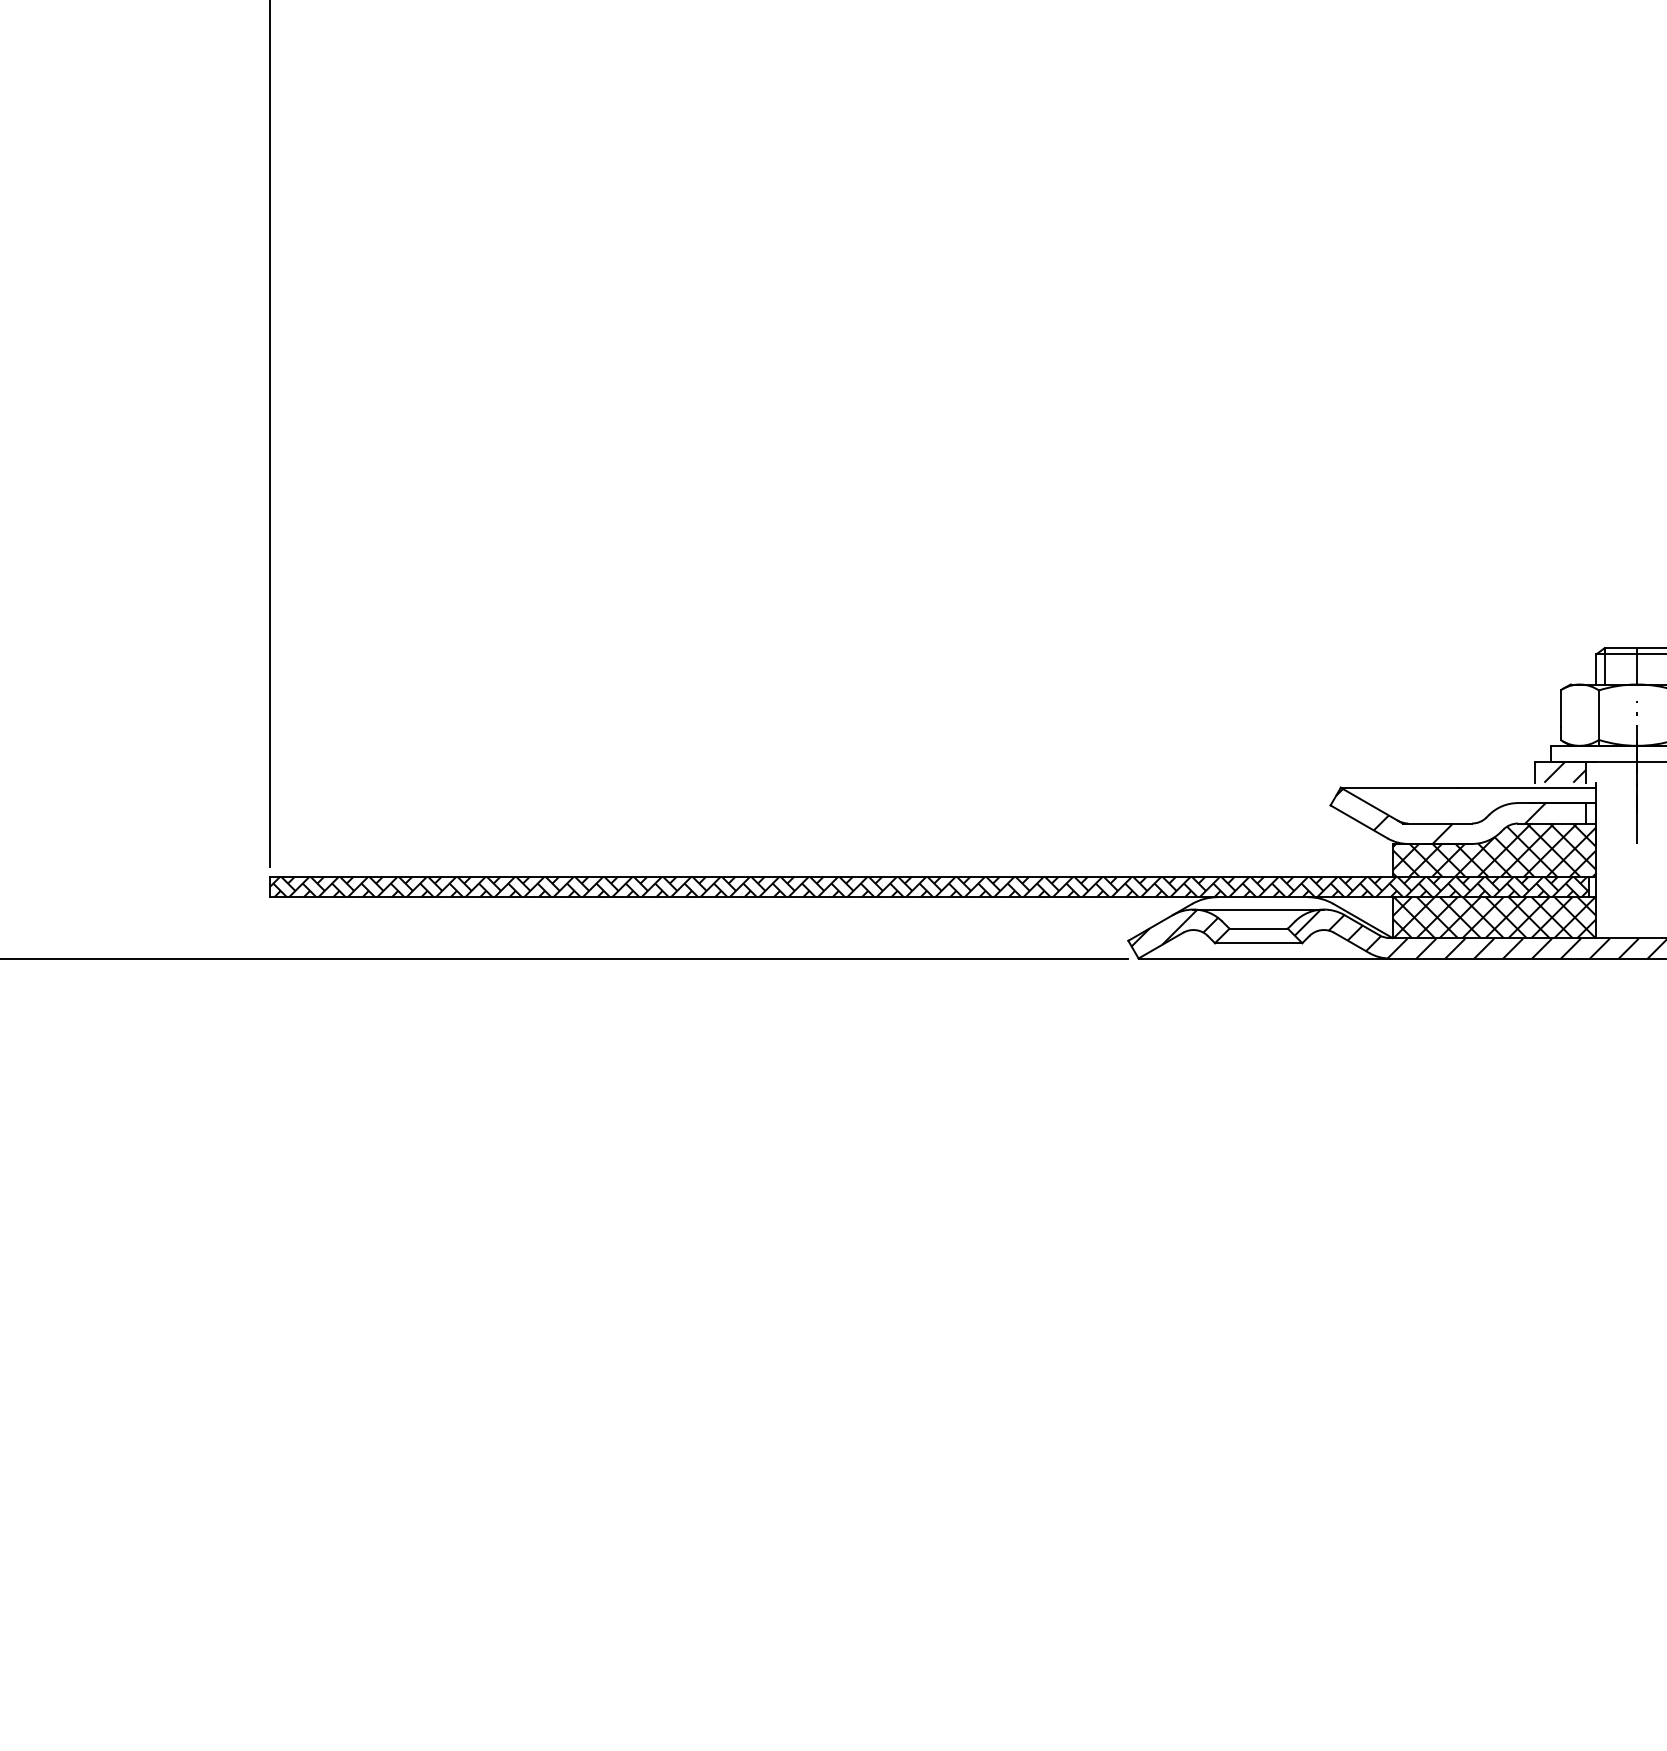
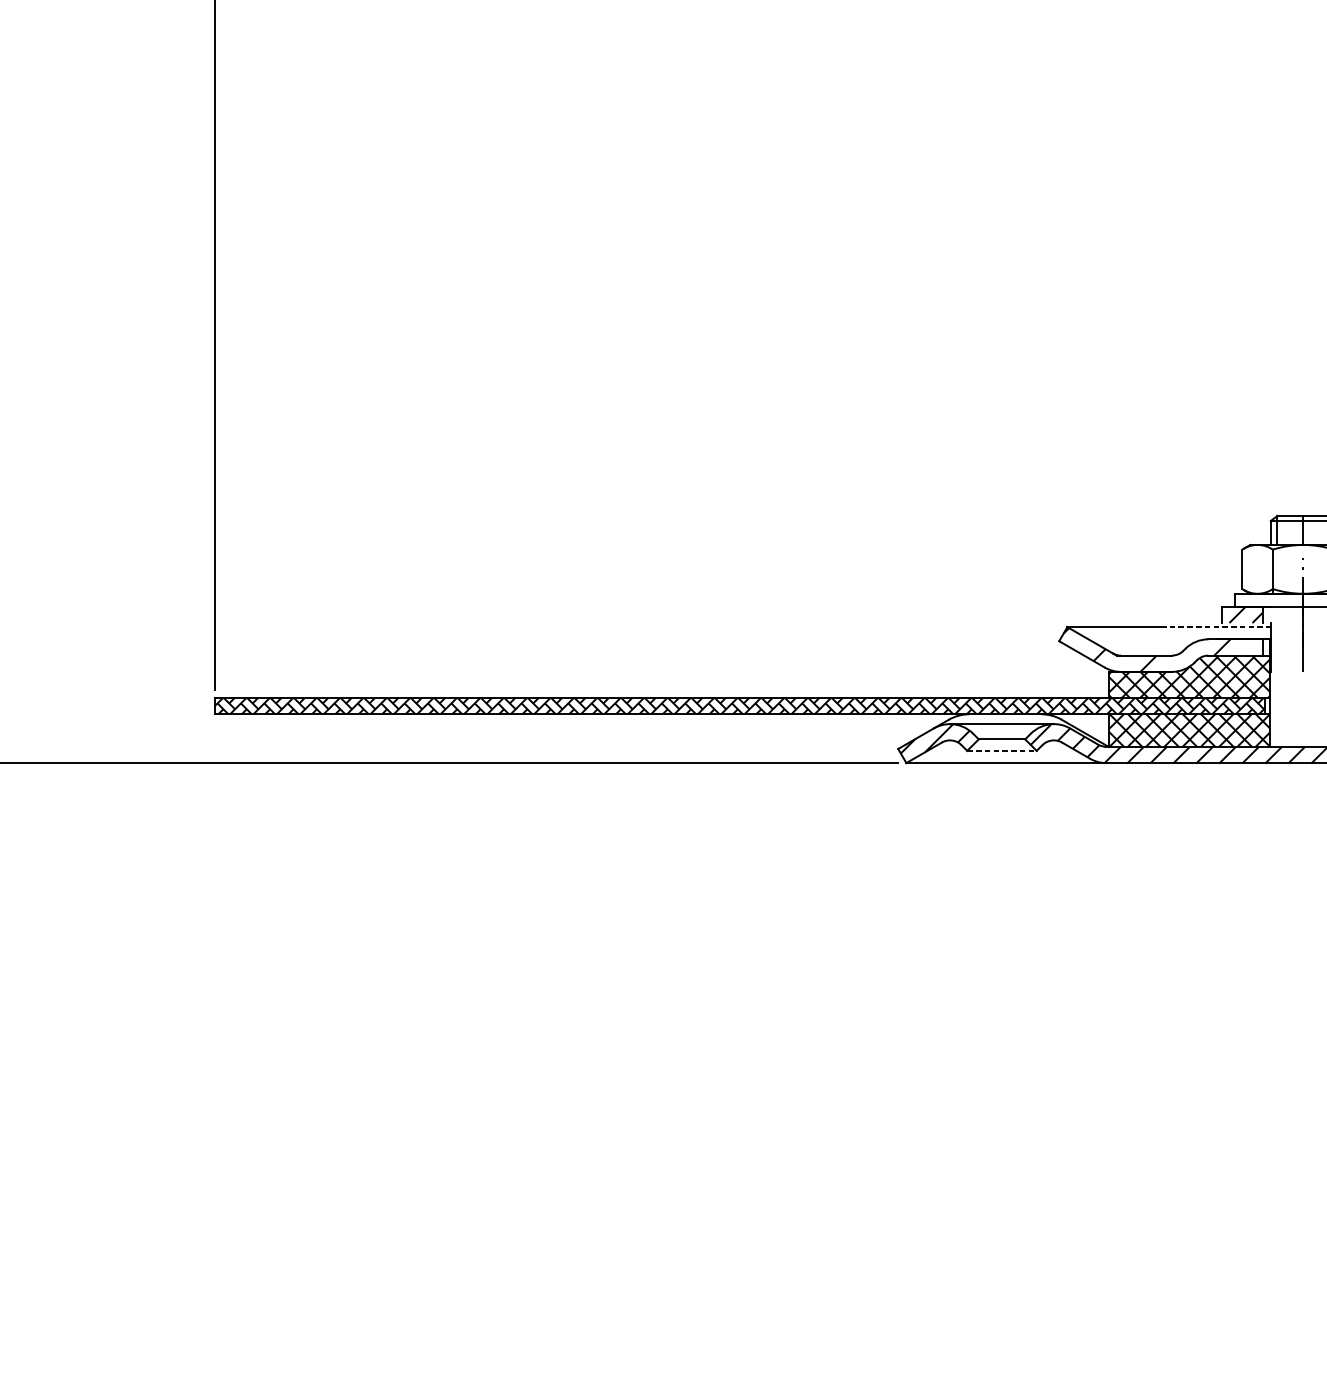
line: (1527, 787) -> (1215, 626), solid -> dashed
line: (1258, 943) -> (1001, 751), solid -> dashed

